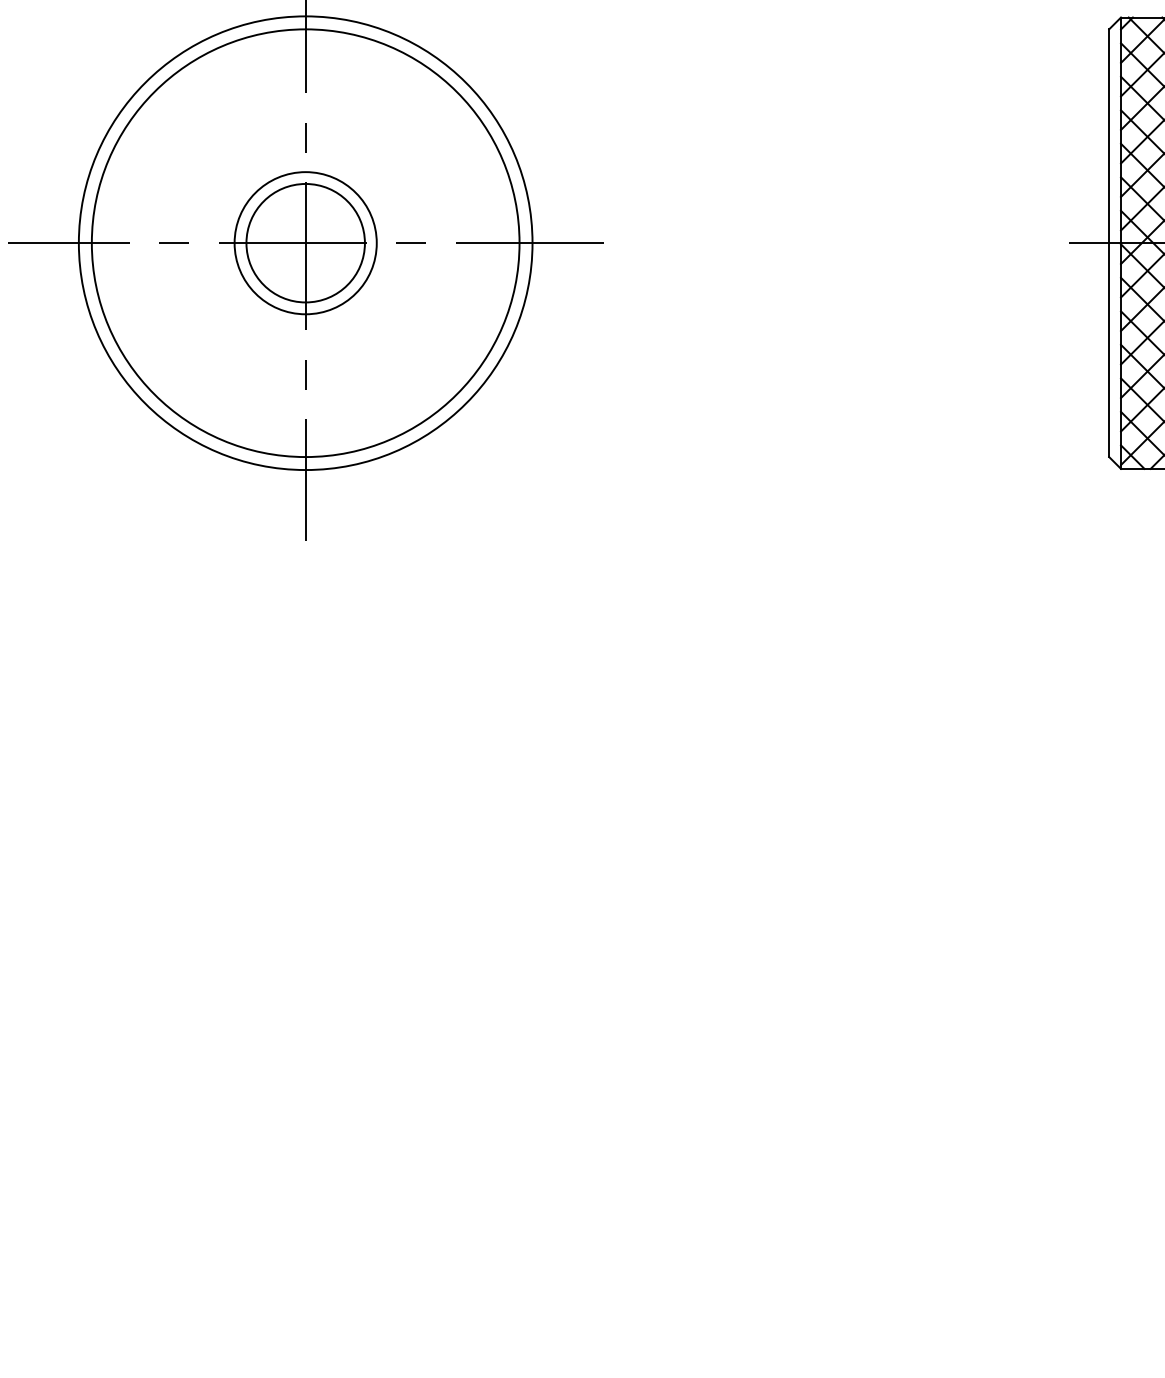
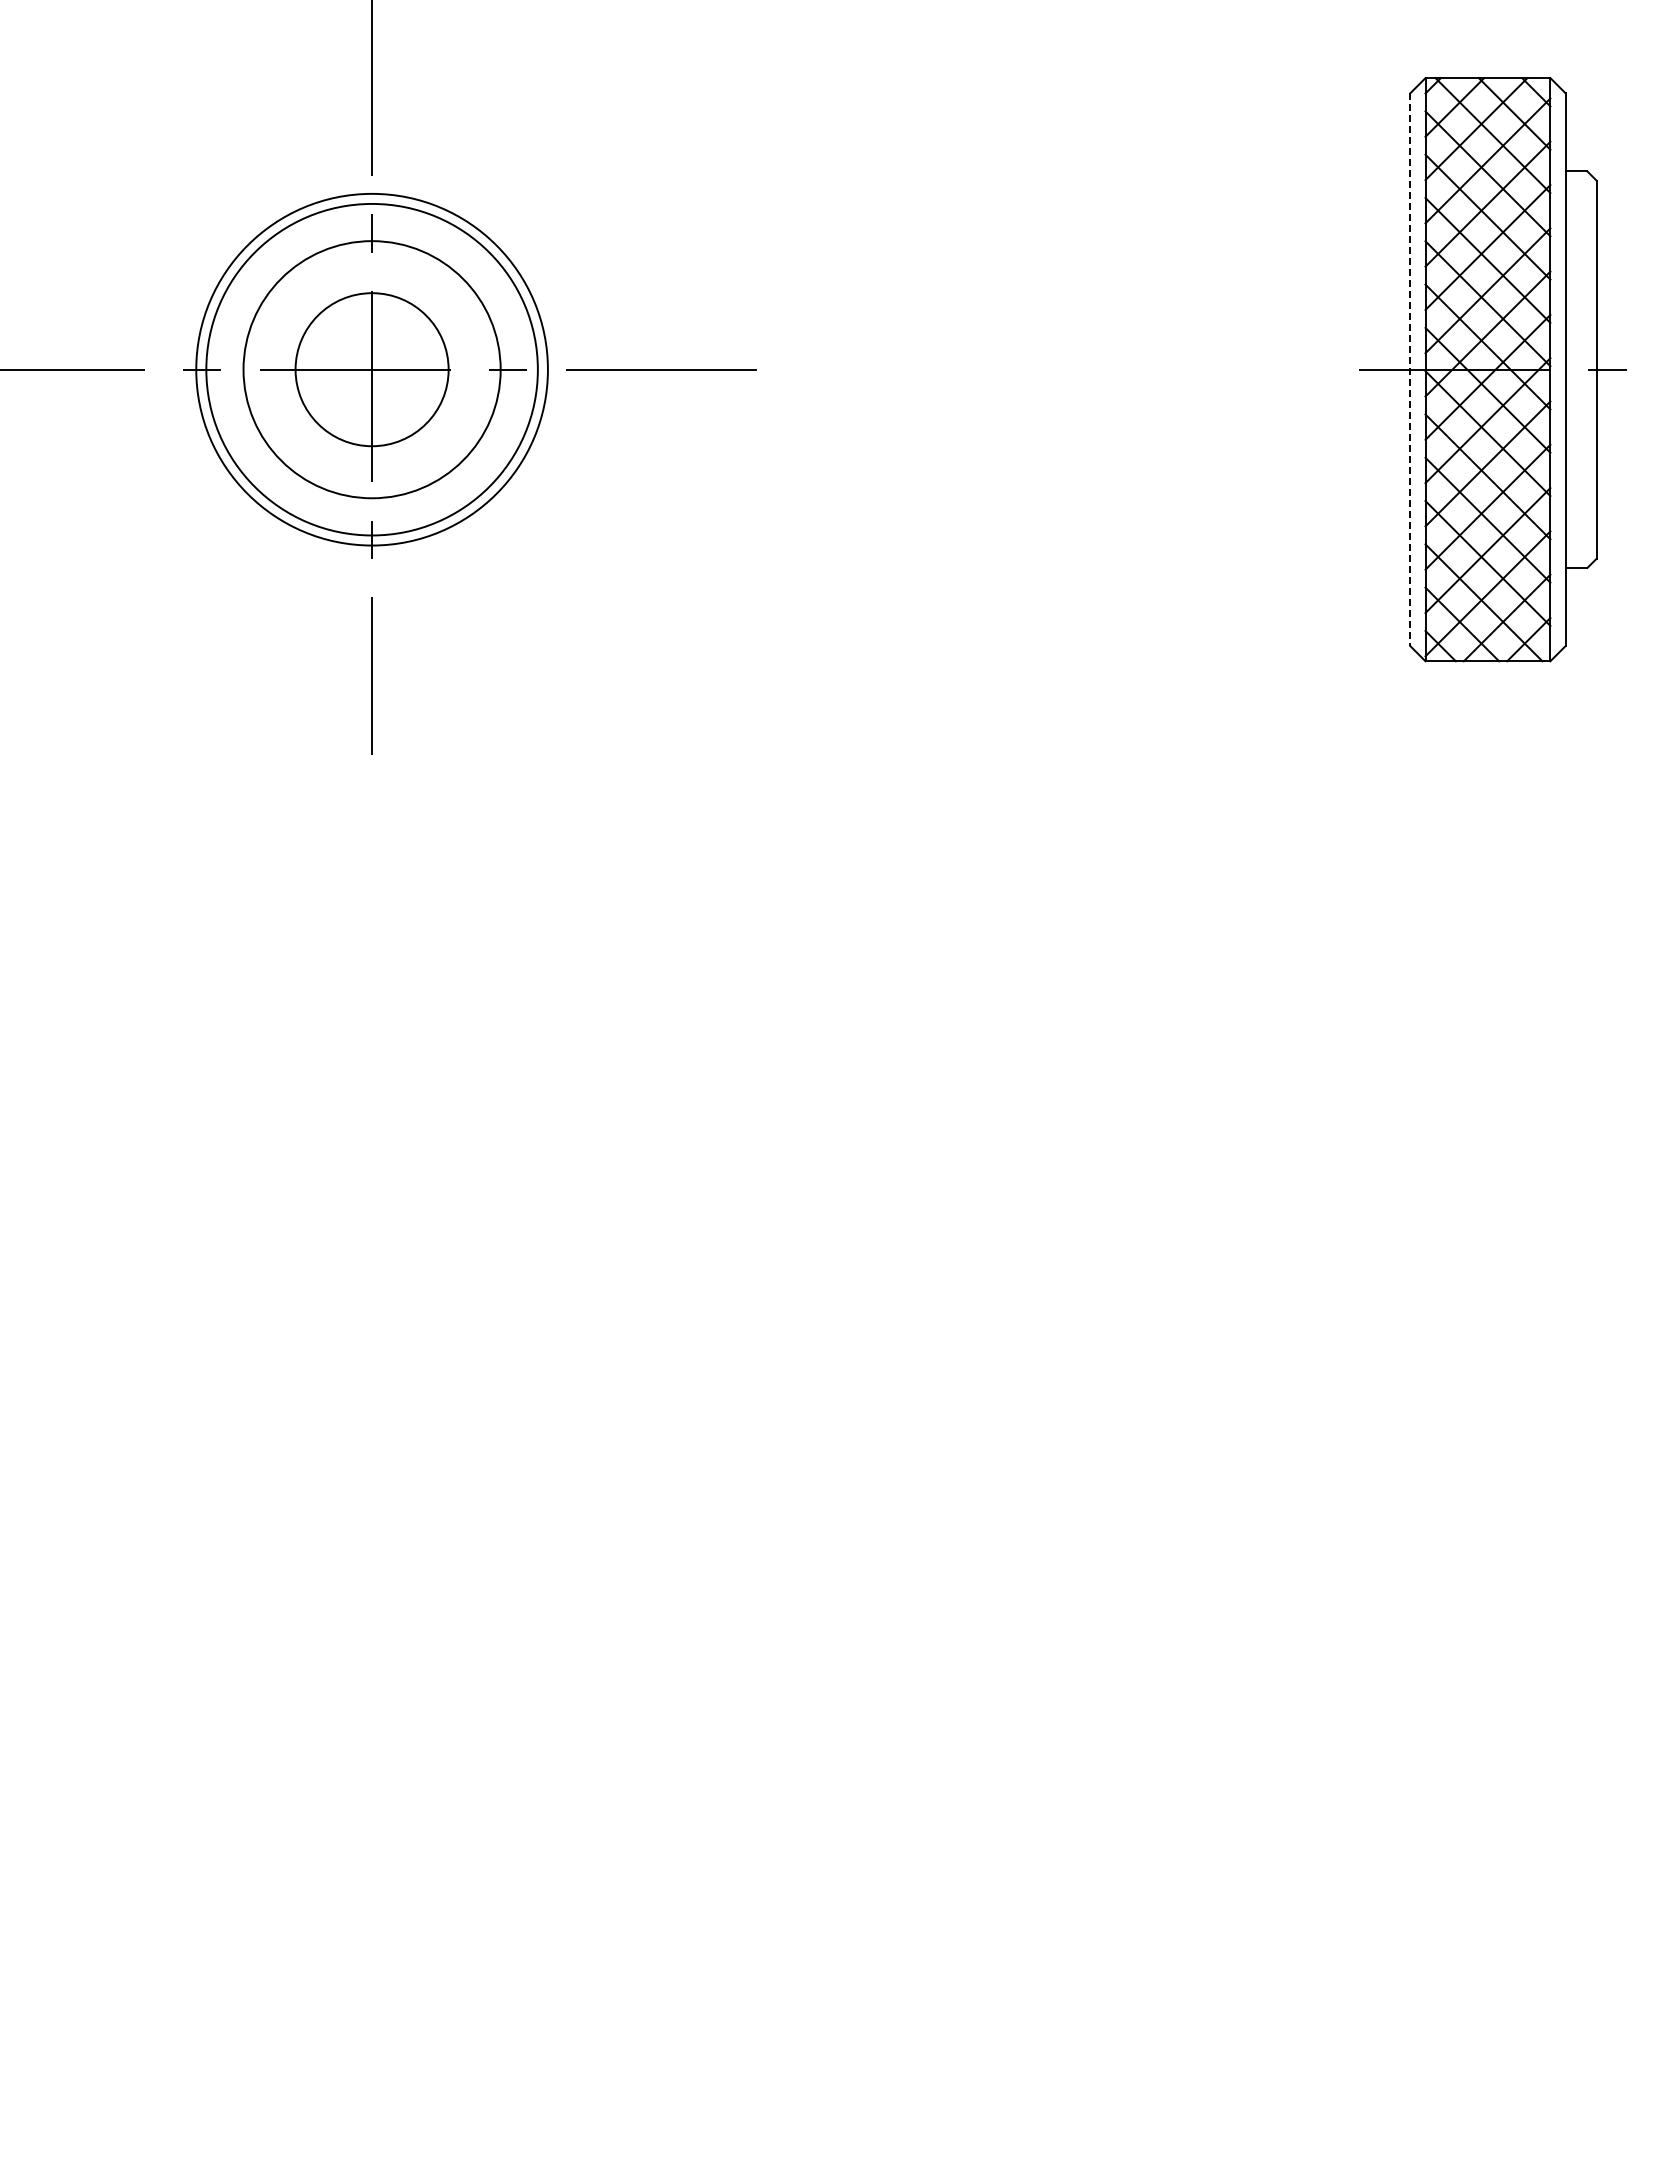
circle: (305, 243) -> (371, 369), size x0.6
circle: (305, 243) -> (371, 369), size x1.4
circle: (306, 243) -> (372, 369), size x0.6
line: (1109, 243) -> (1410, 370), solid -> dashed

